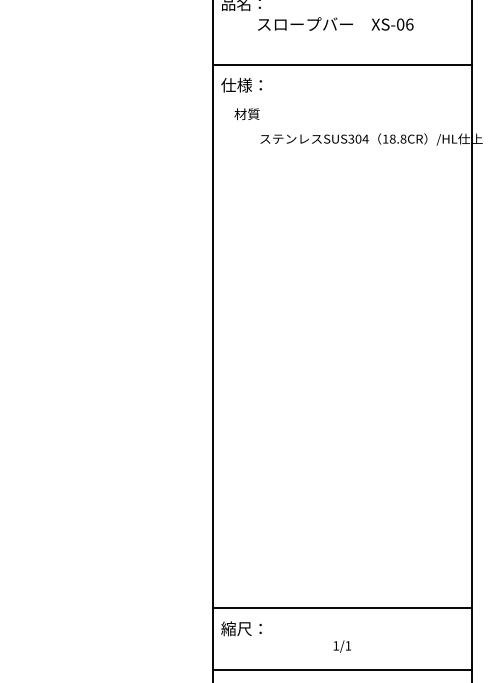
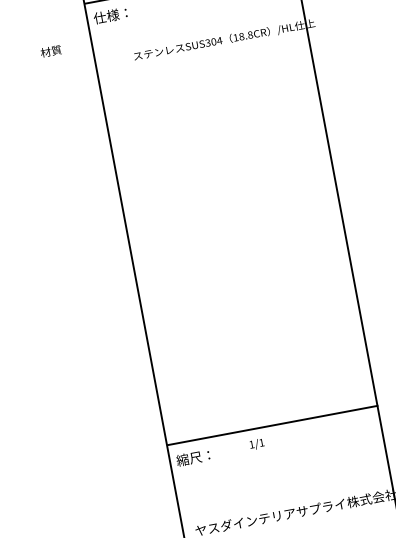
text: (246, 114) -> (50, 51), moved
text: (341, 646) -> (256, 444), moved
line: (342, 669) -> (281, 475), removed

